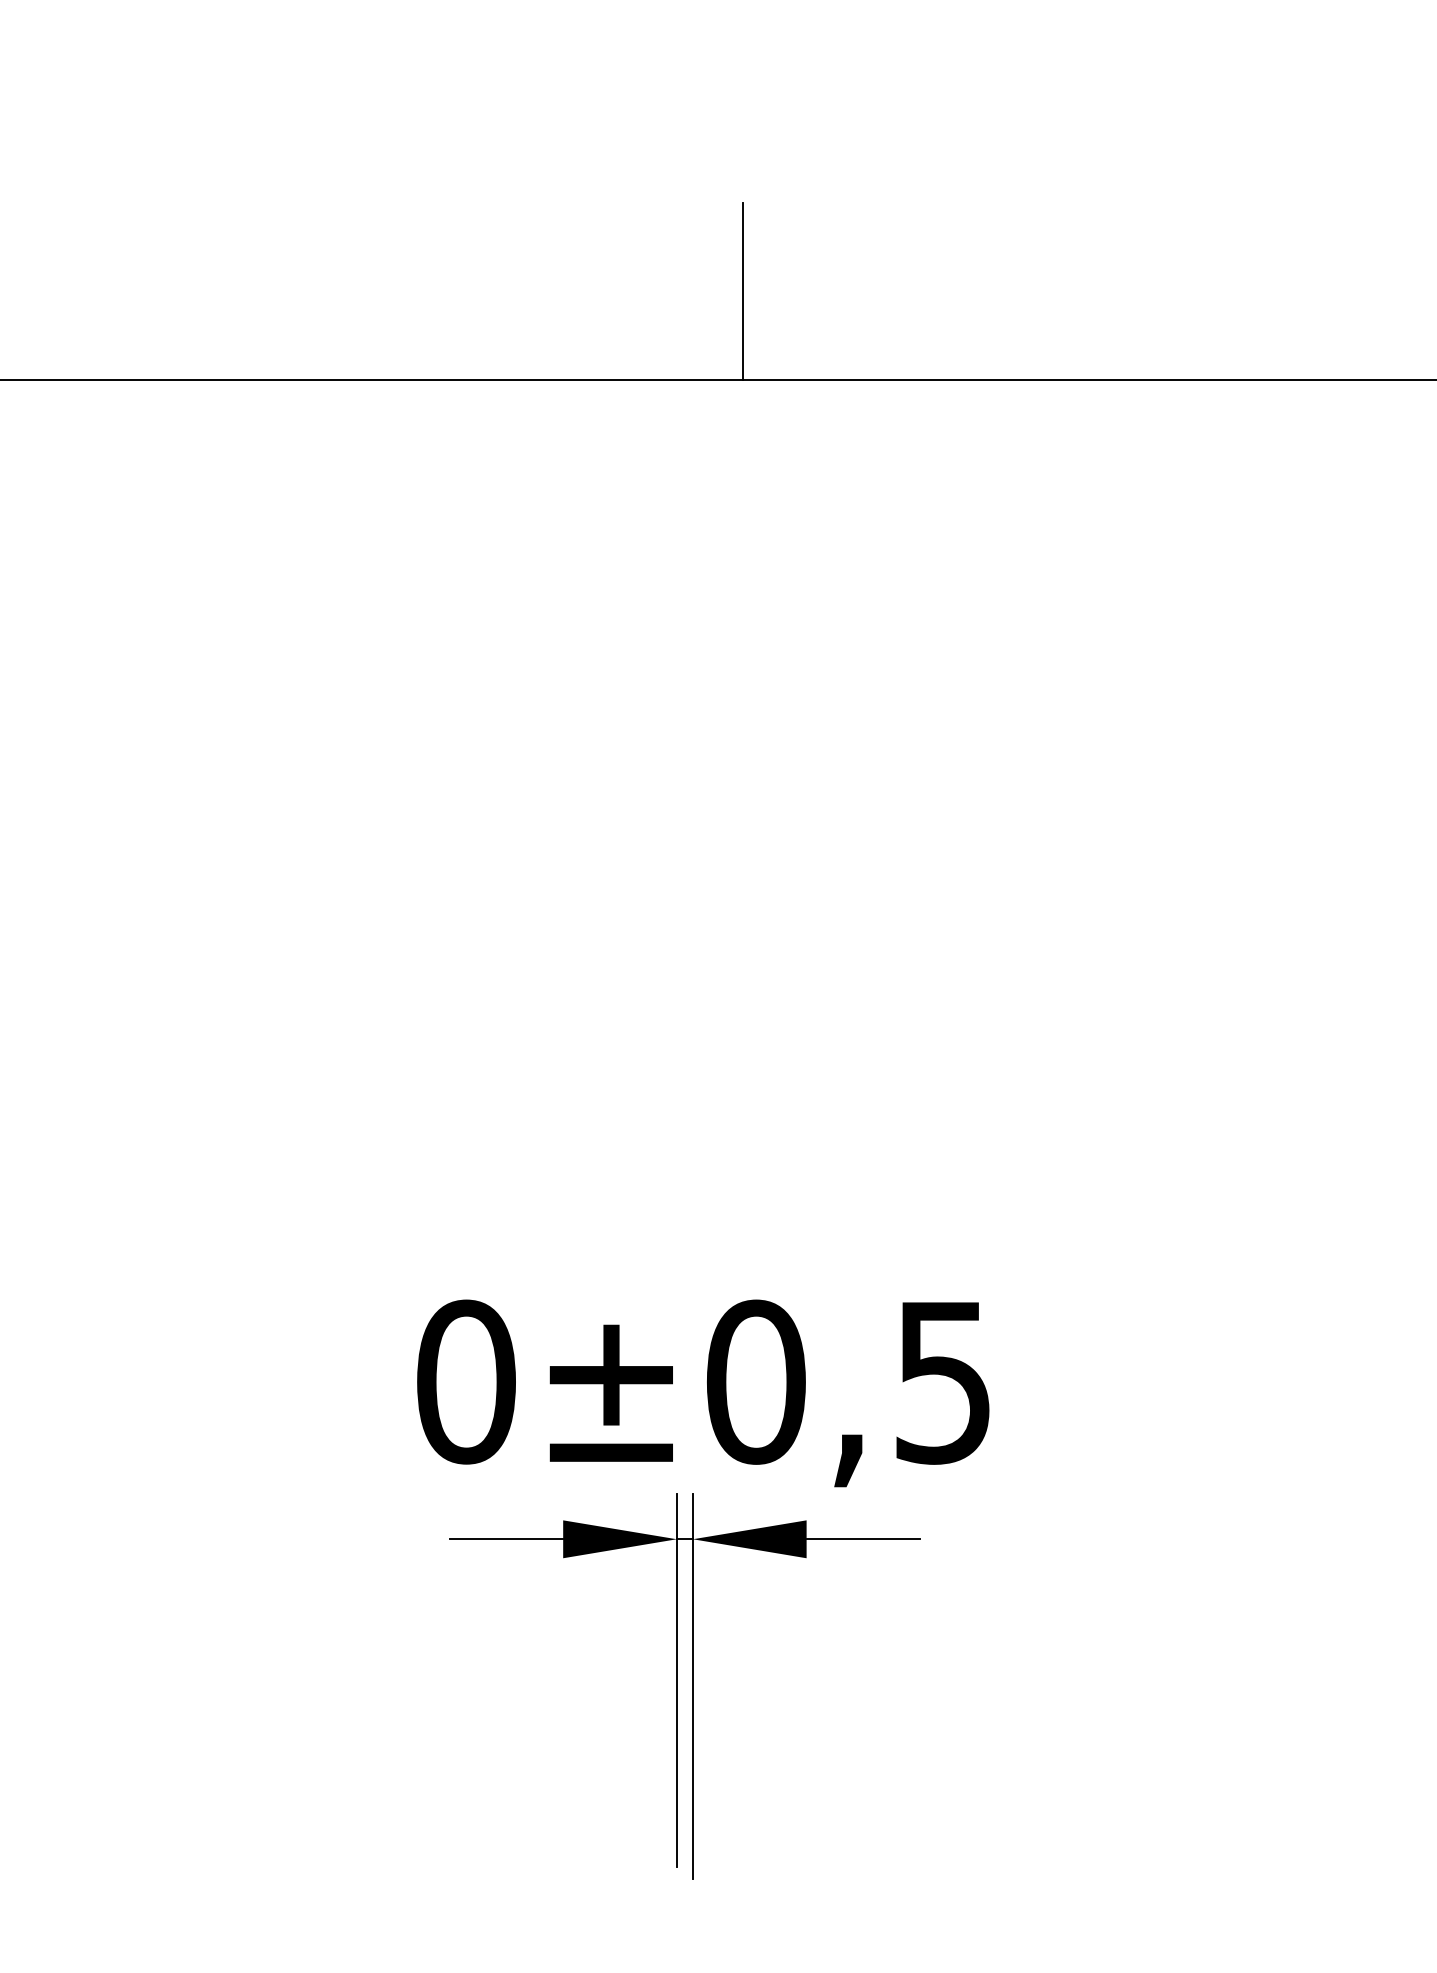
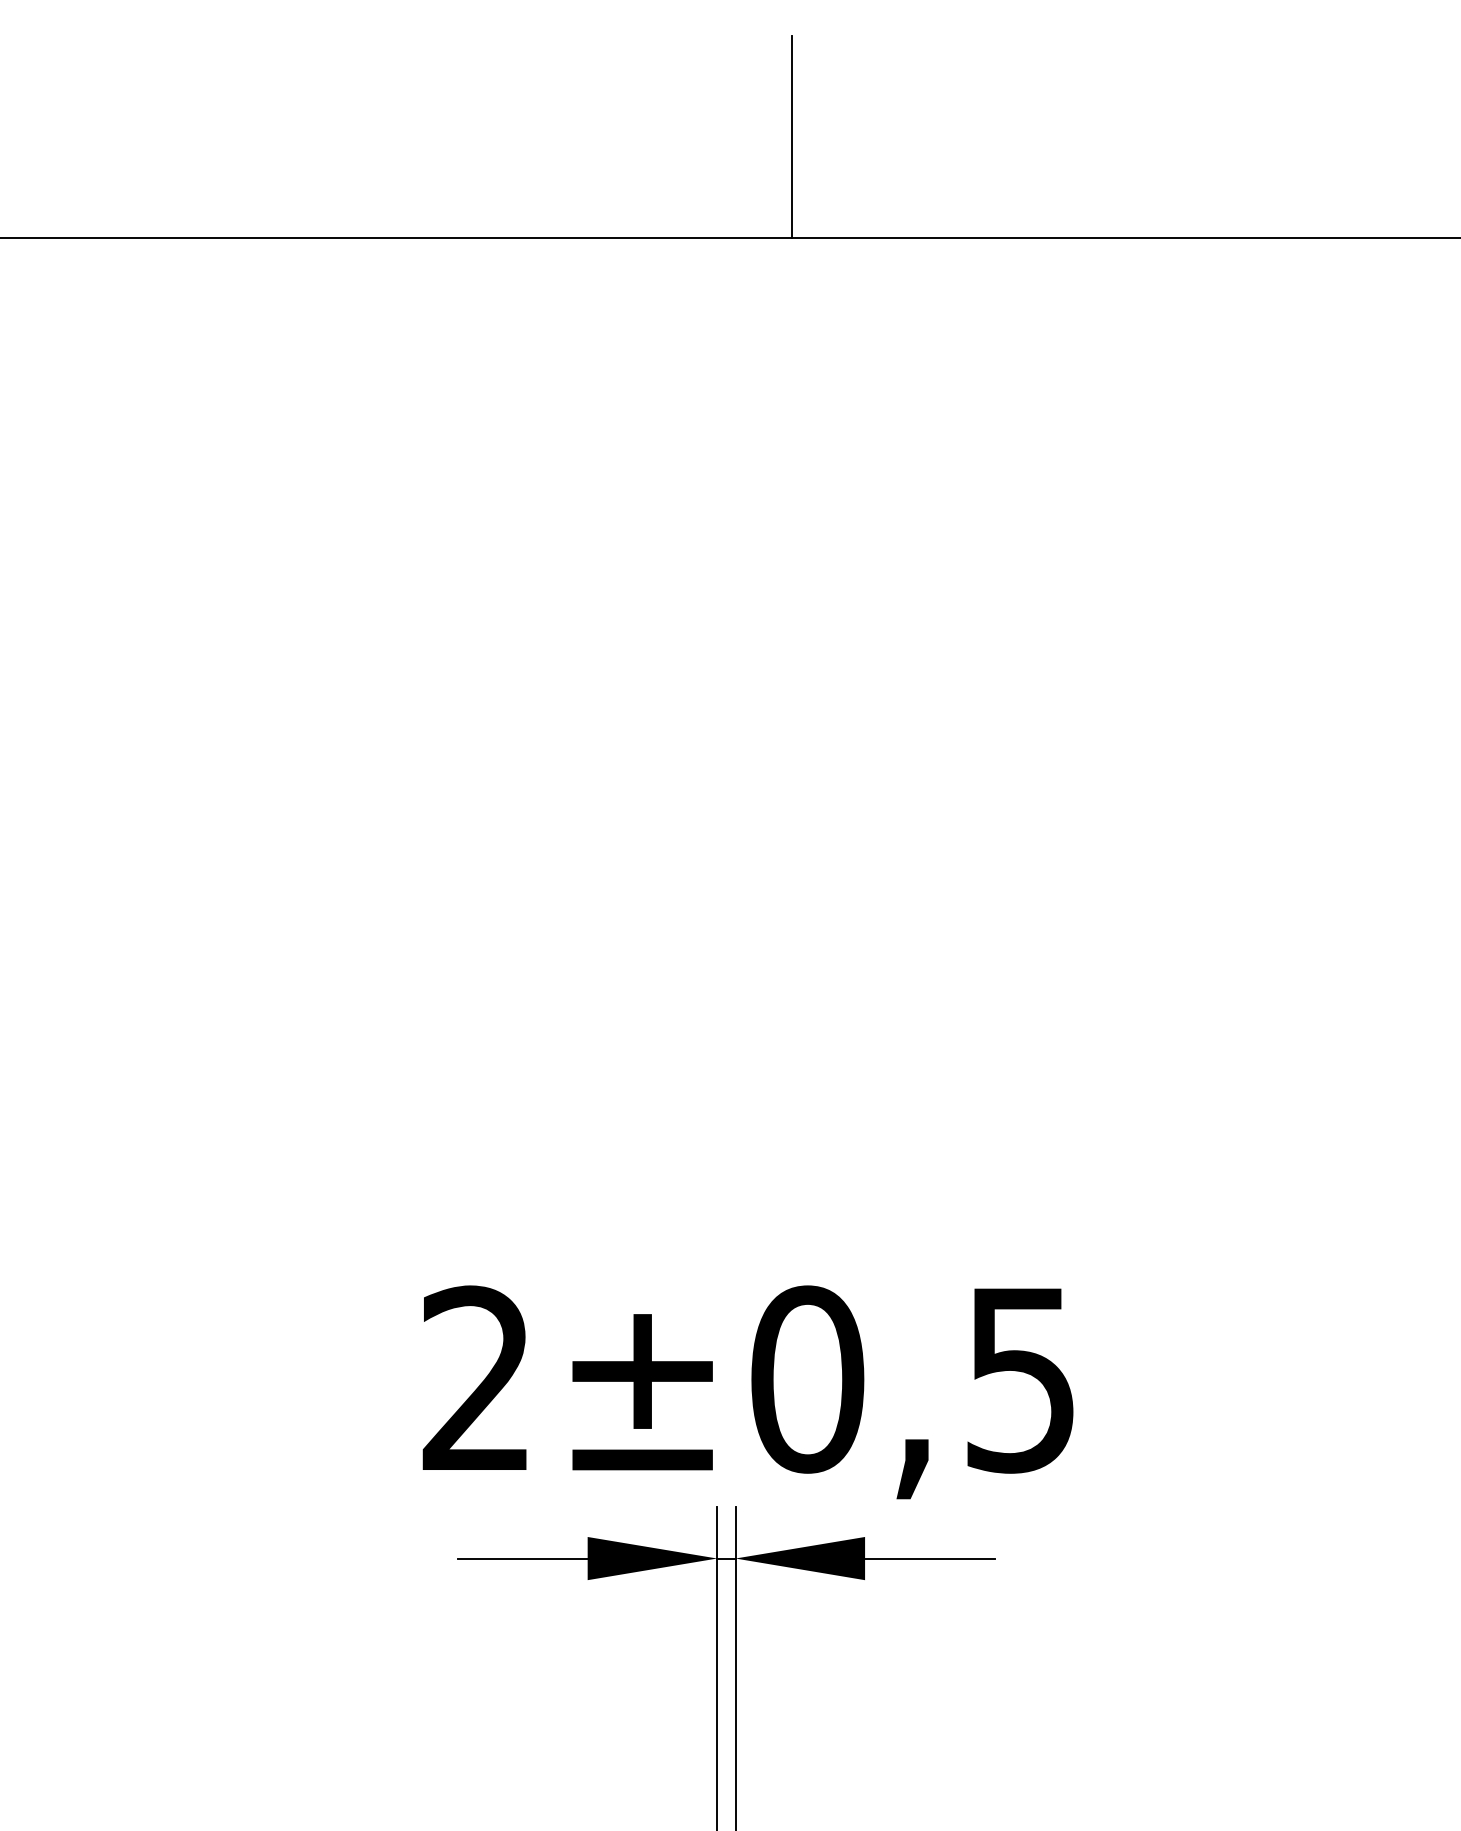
text: (466, 1381) -> (477, 1378), 0 -> 2

